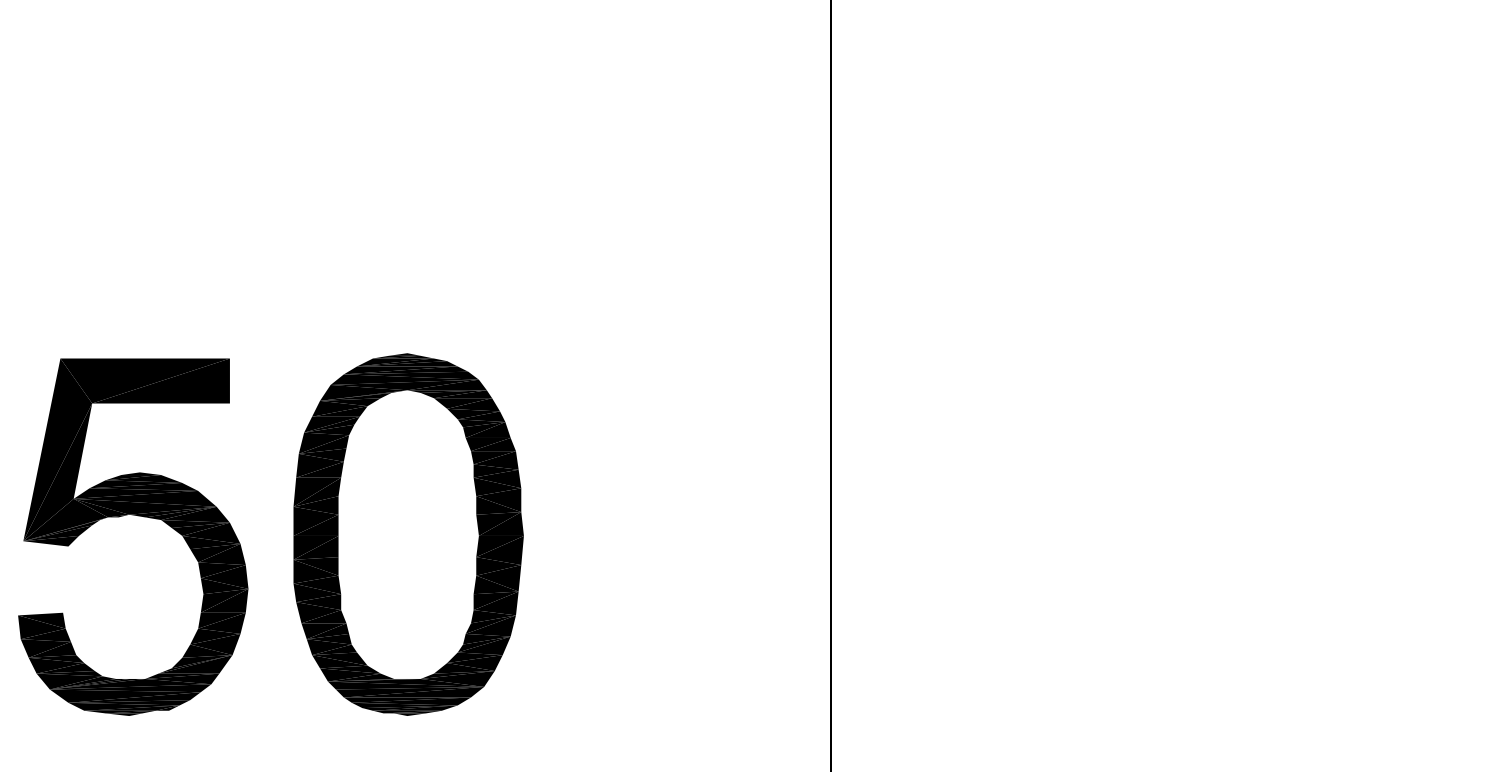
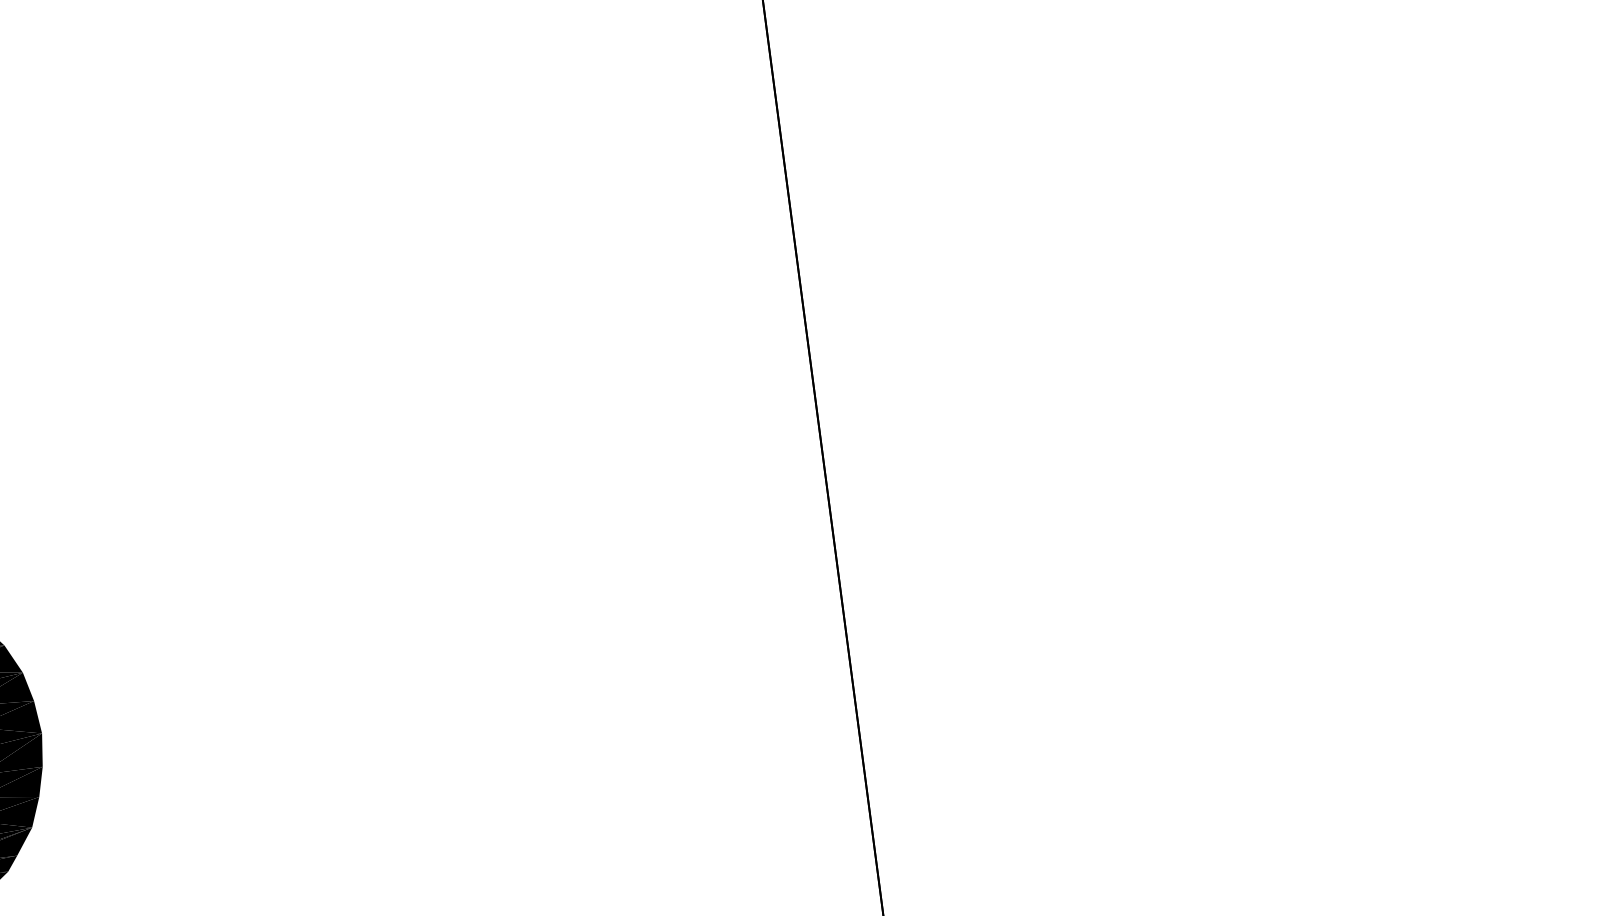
part: (408, 534) -> (252, 629), removed

